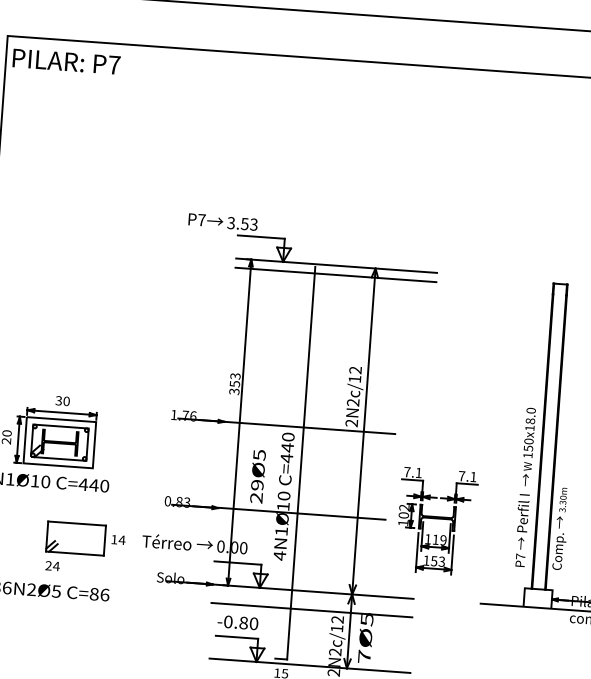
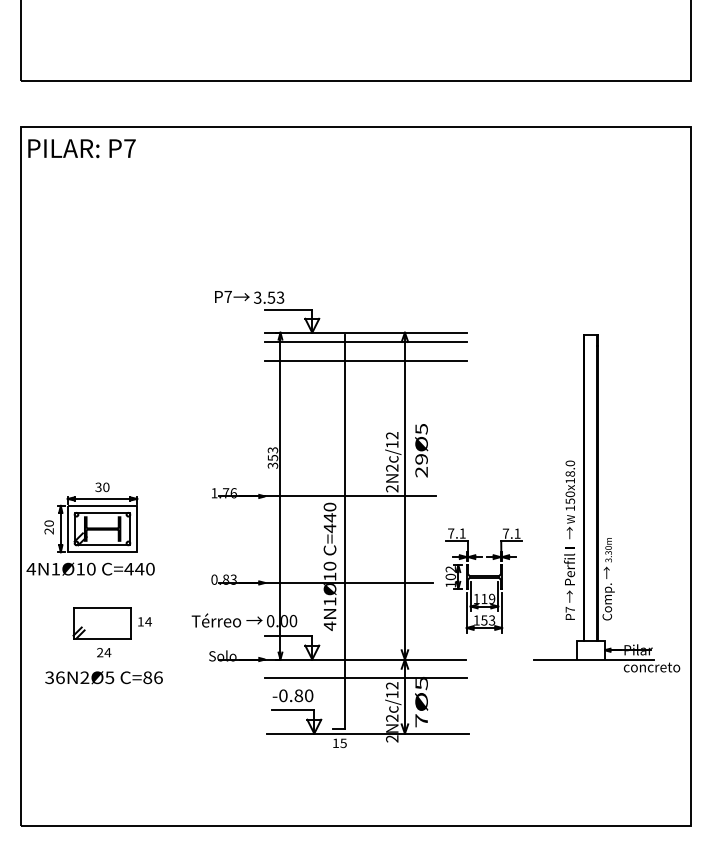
line: (334, 294) -> (365, 361), added
text: (257, 476) -> (421, 450), moved
part: (85, 539) -> (111, 623), moved

